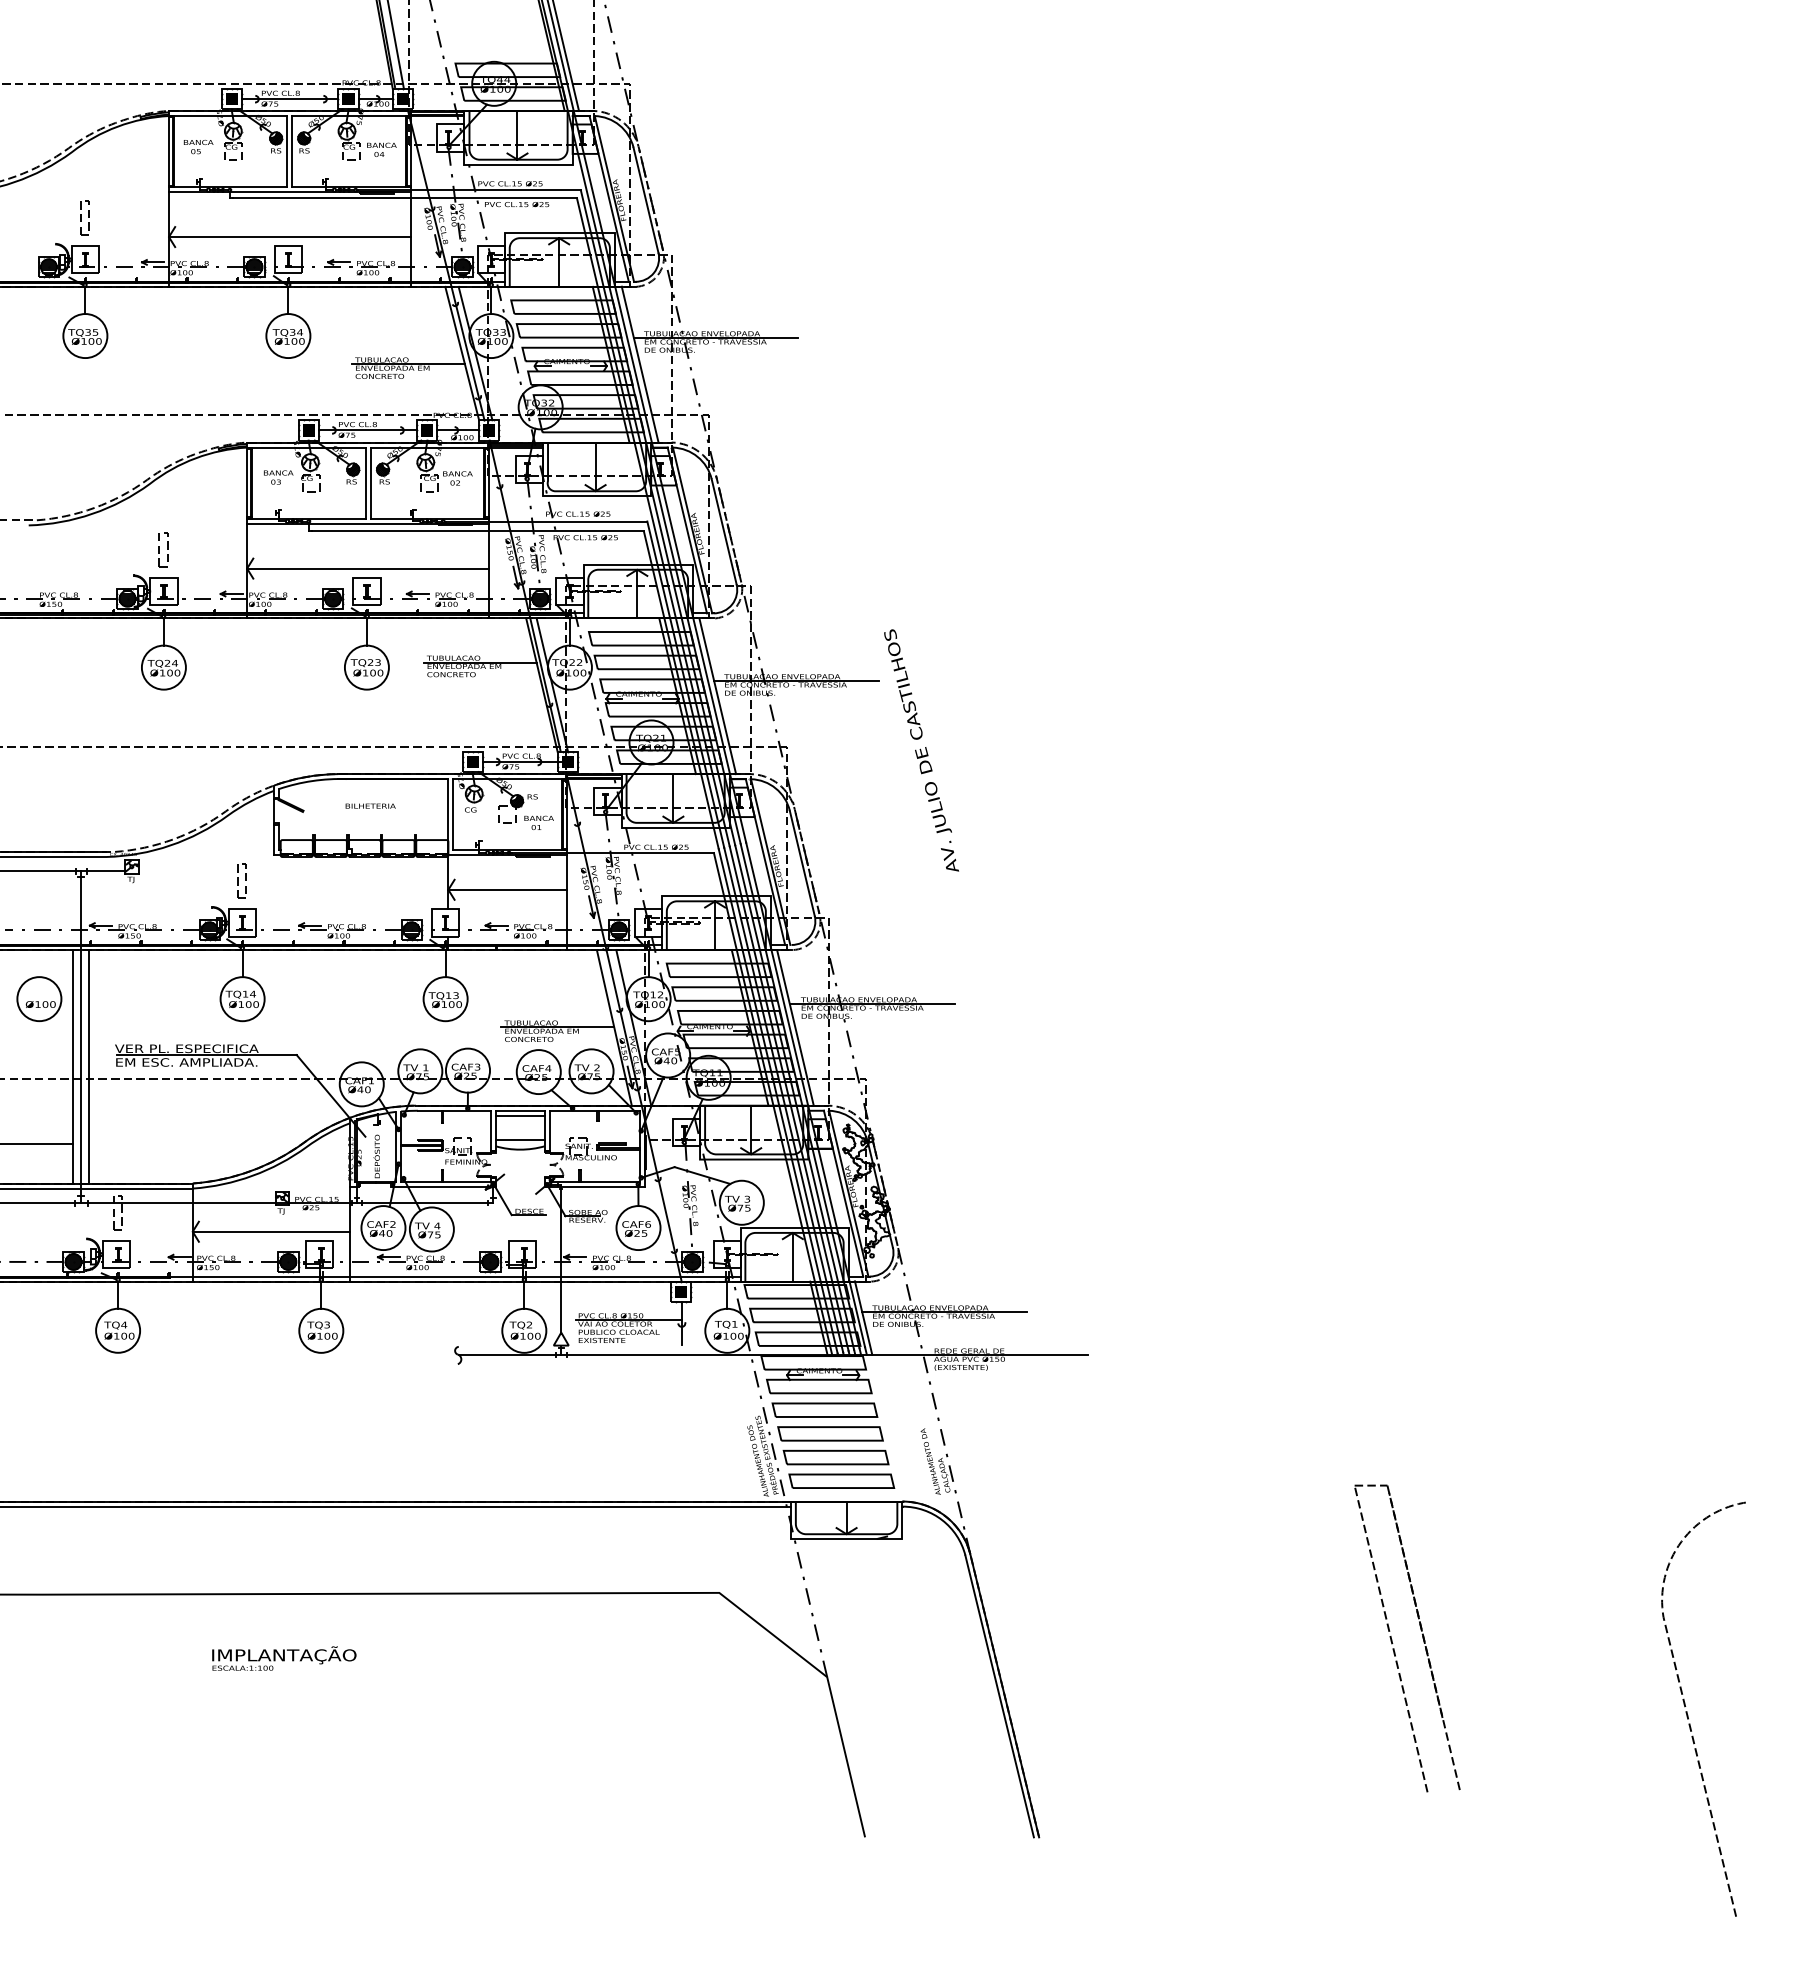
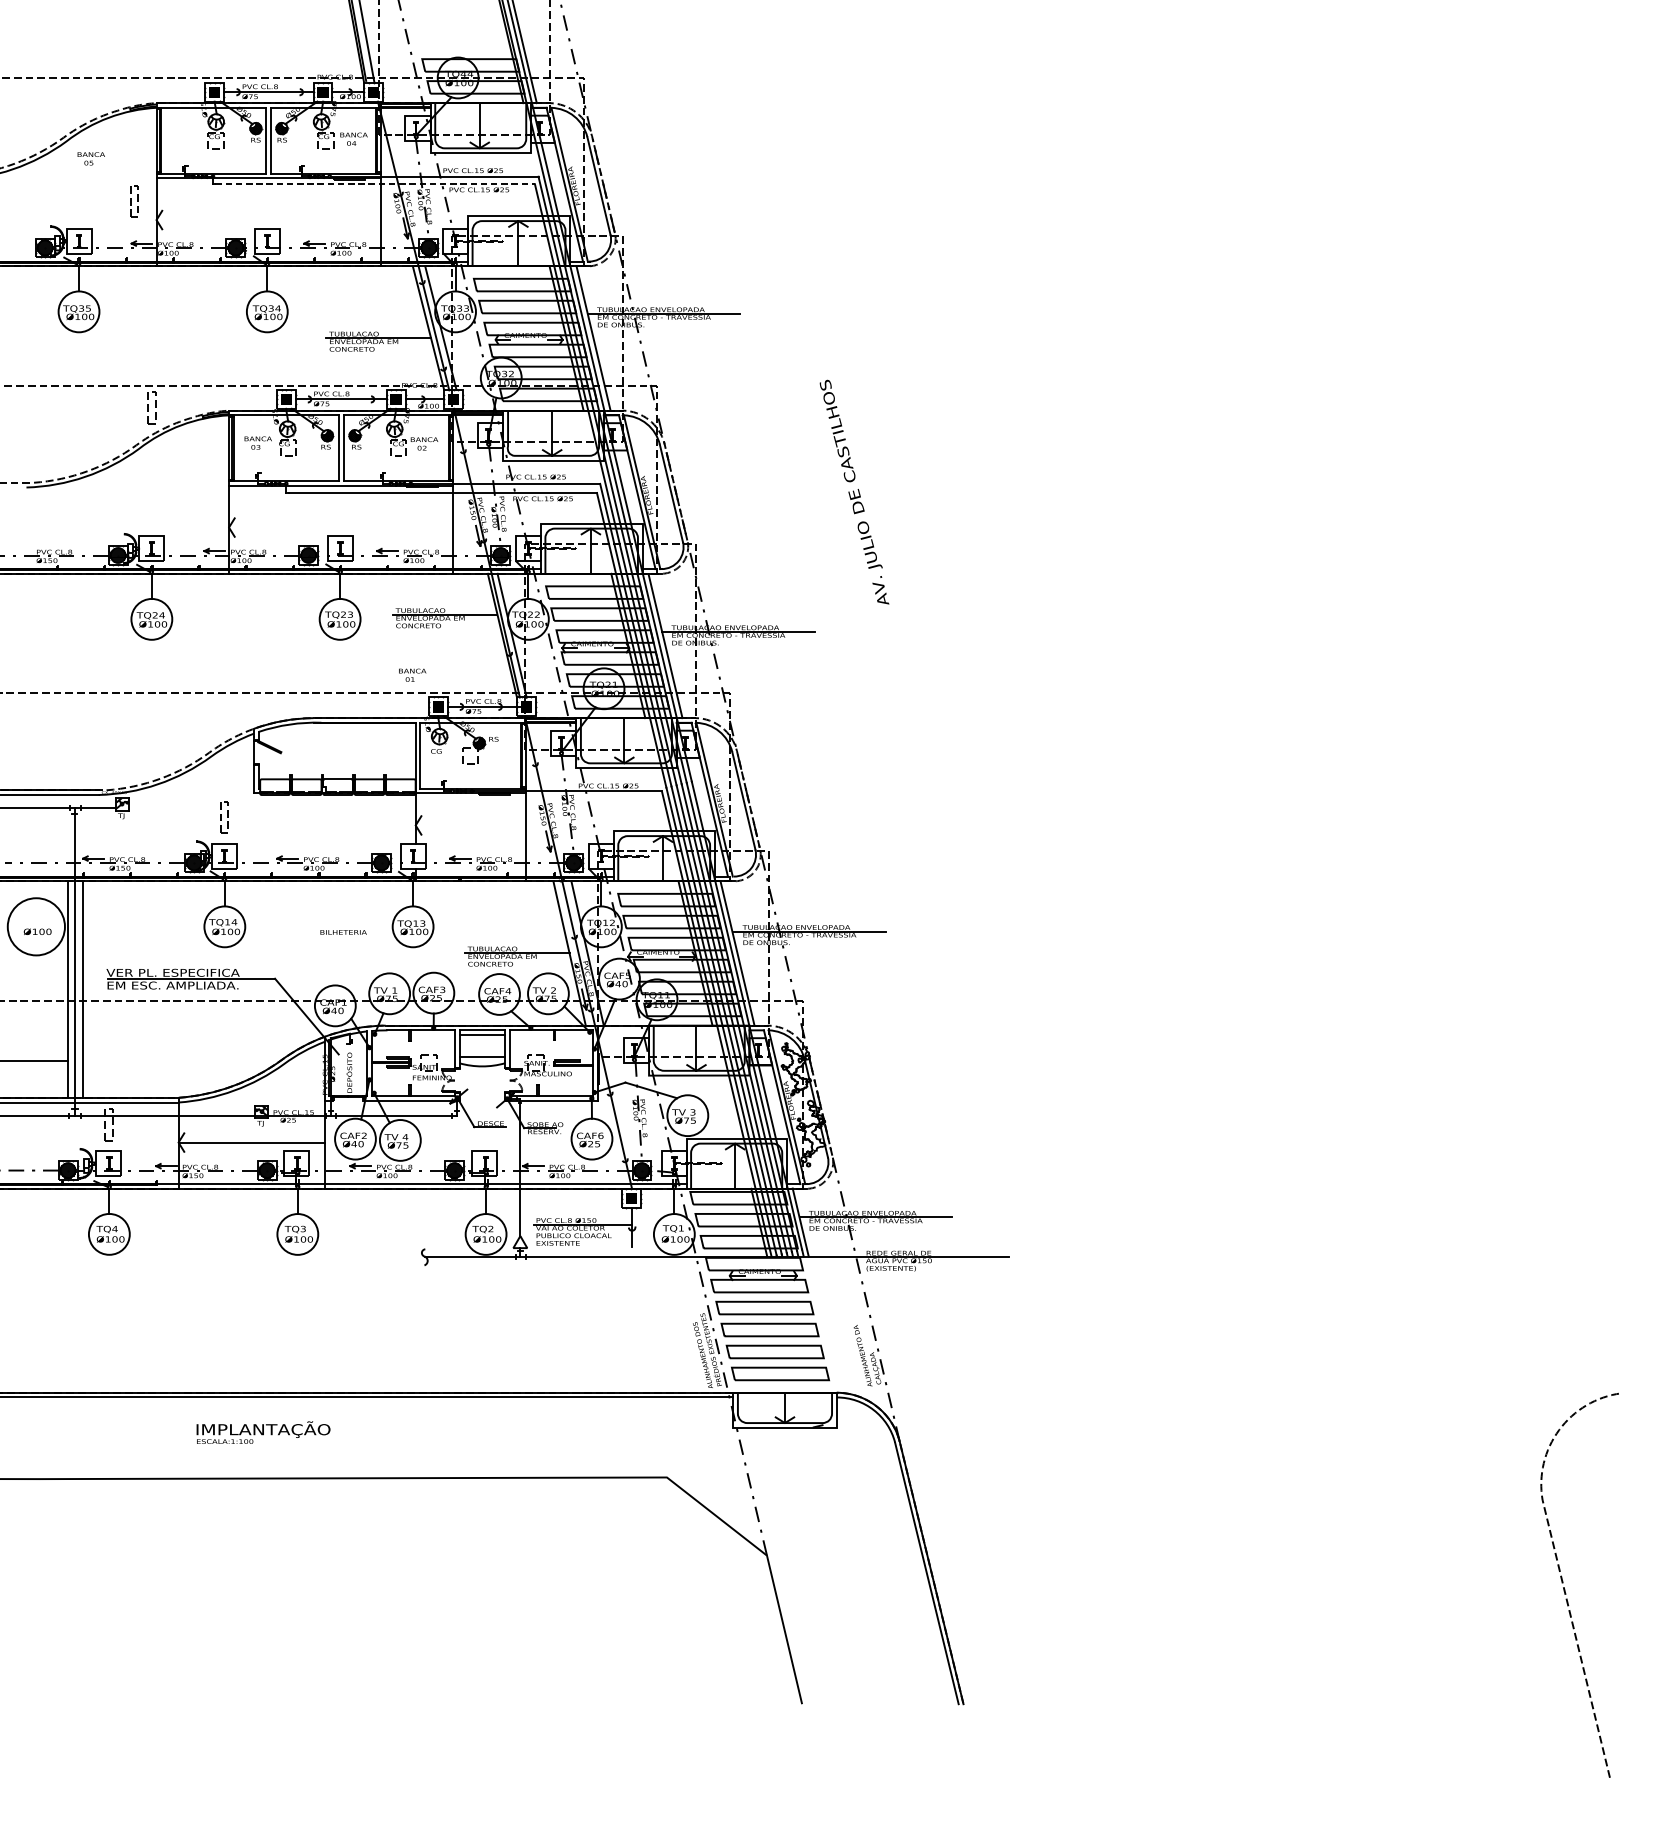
text: (198, 146) -> (91, 158), moved
line: (405, 198) -> (375, 184), solid -> dashed
part: (84, 217) -> (133, 201), moved
line: (289, 237) -> (268, 220), removed
part: (163, 549) -> (151, 407), moved
line: (368, 568) -> (341, 527), removed
text: (921, 750) -> (854, 492), moved
text: (370, 805) -> (343, 931), moved
text: (538, 822) -> (412, 674), moved
line: (507, 889) -> (470, 825), removed
circle: (39, 999) -> (36, 927), size x1.4
part: (1393, 1643) -> (1292, 1524), removed
text: (284, 1658) -> (263, 1432), moved

